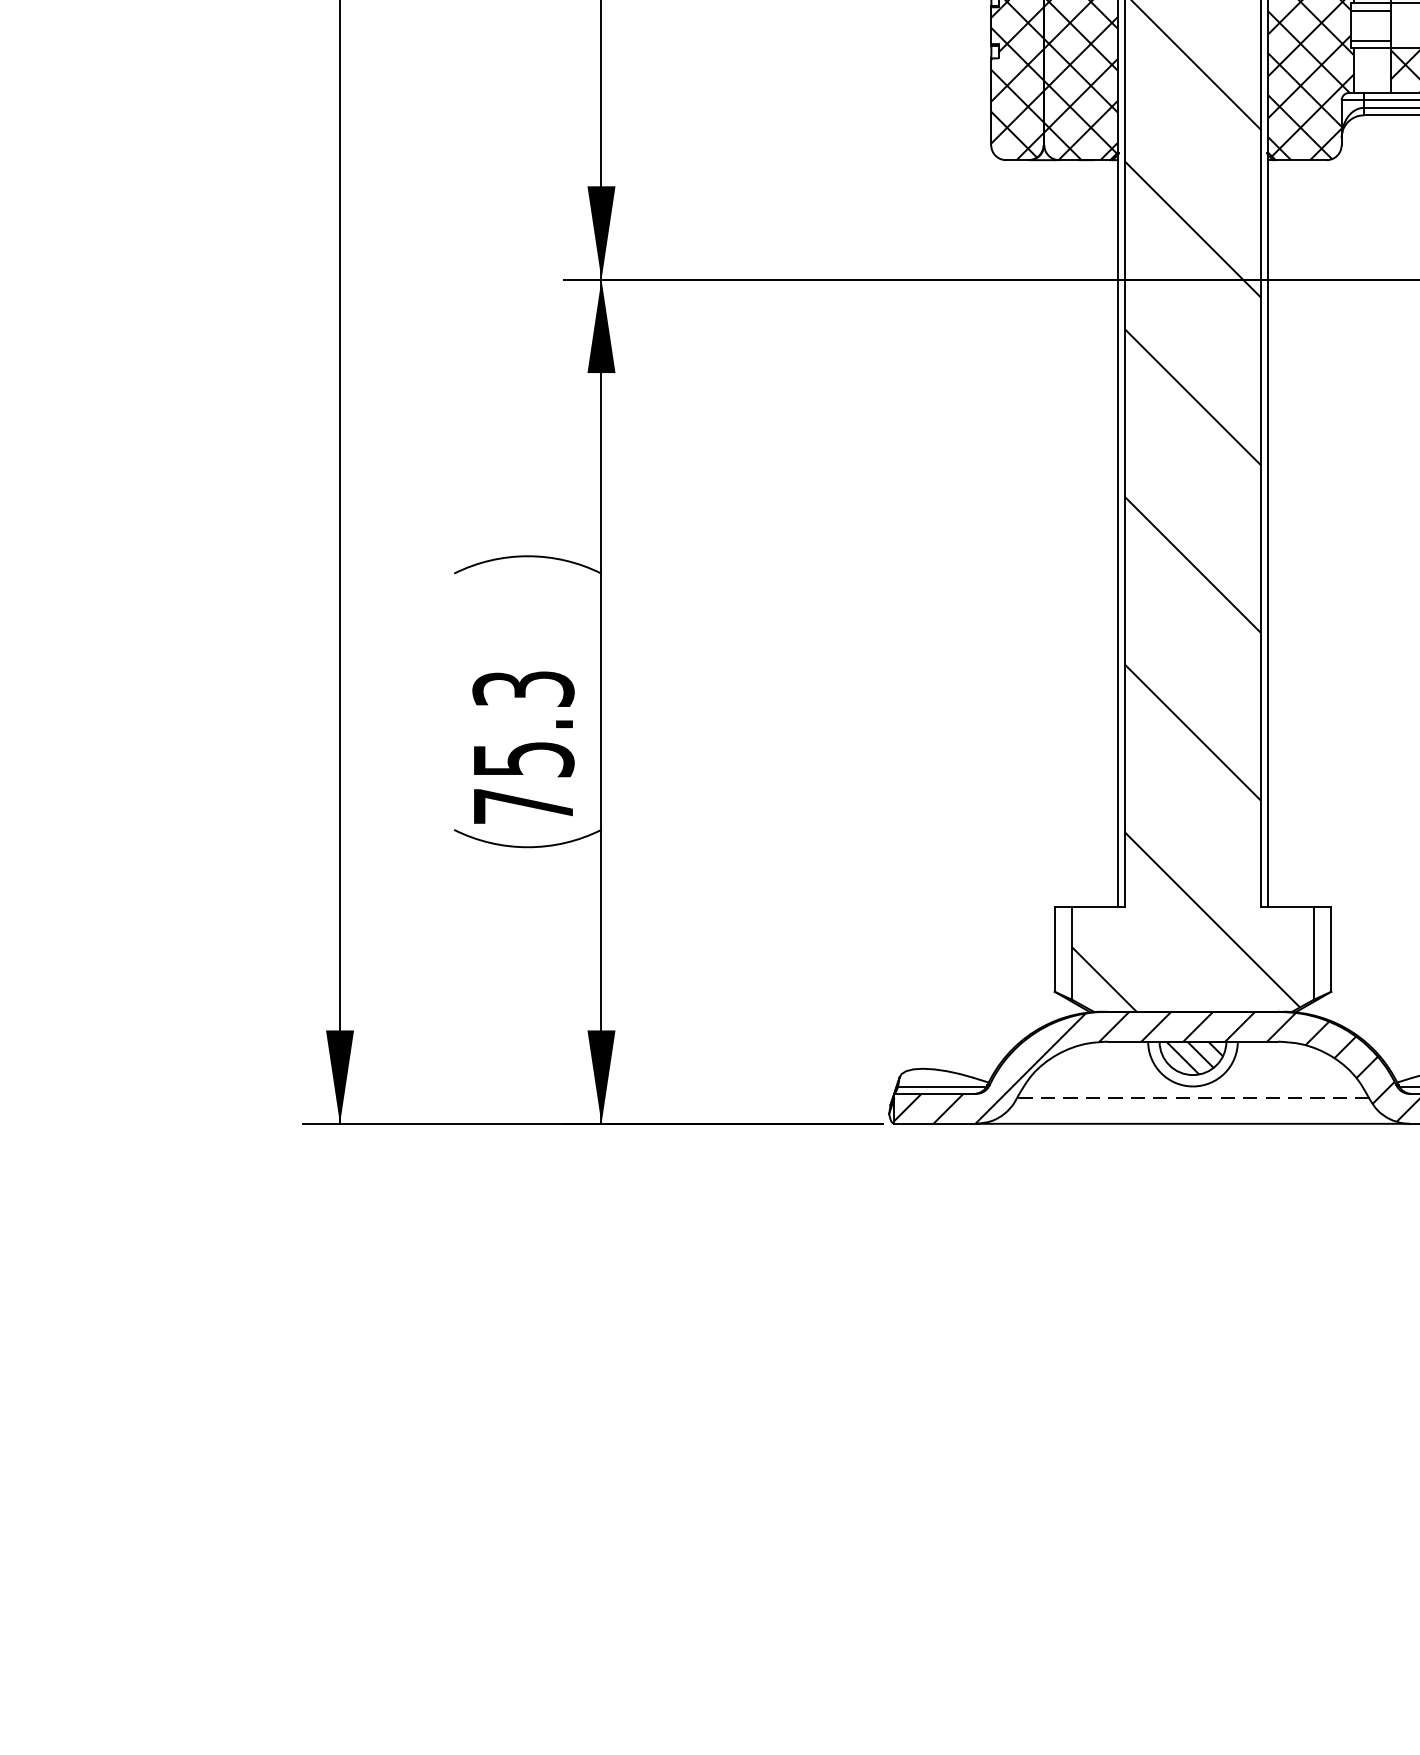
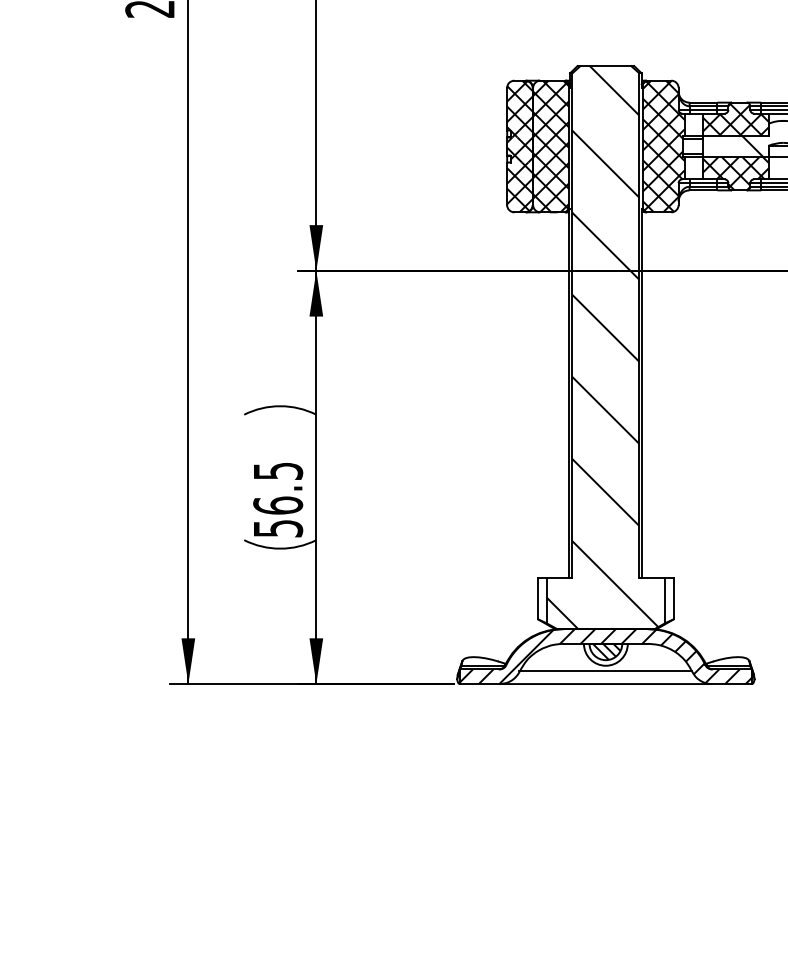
text: (524, 746) -> (278, 499), 75.3 -> 56.5
line: (1192, 1098) -> (605, 671), dashed -> solid

